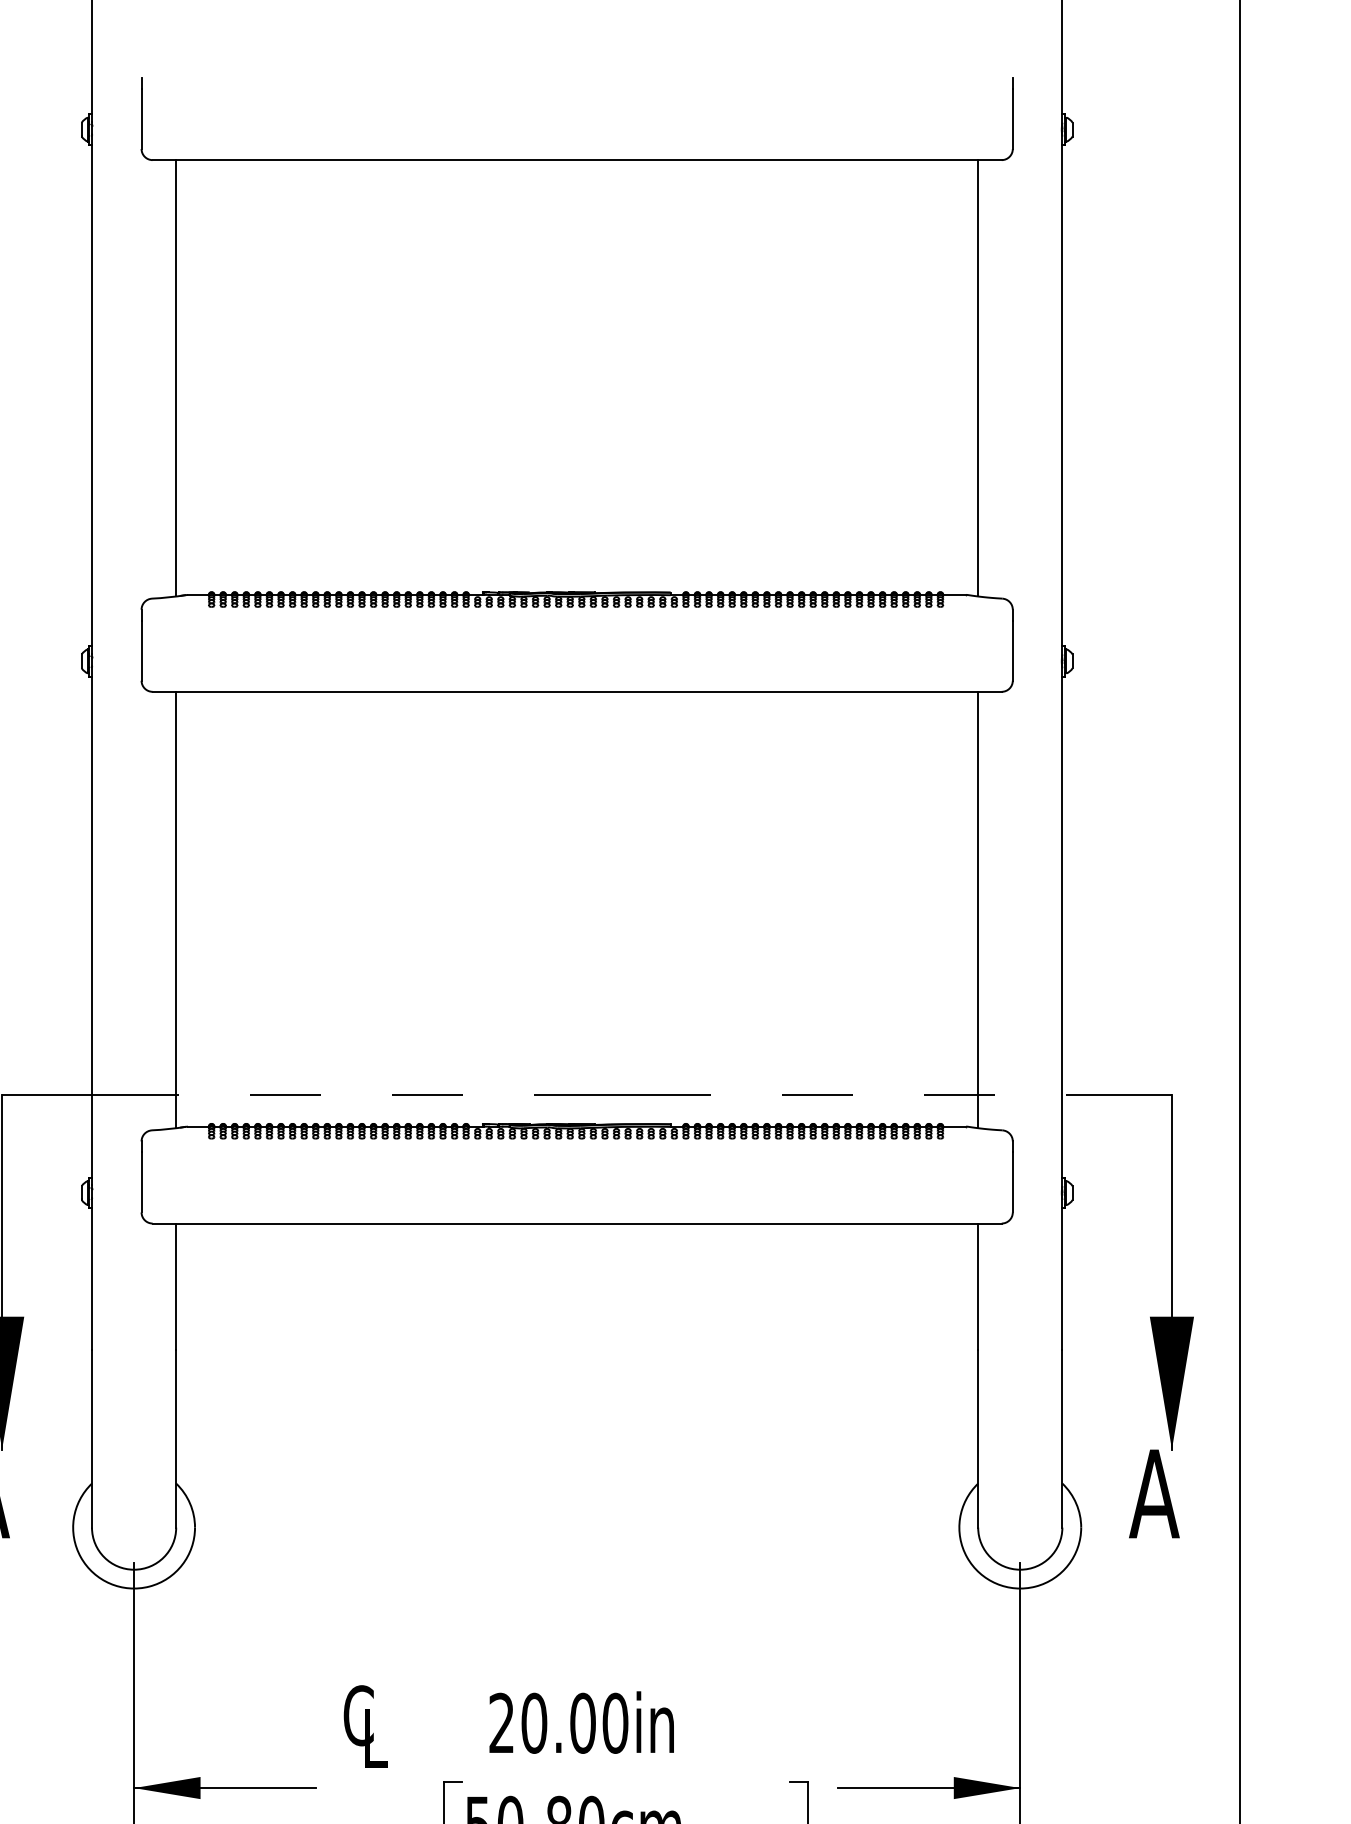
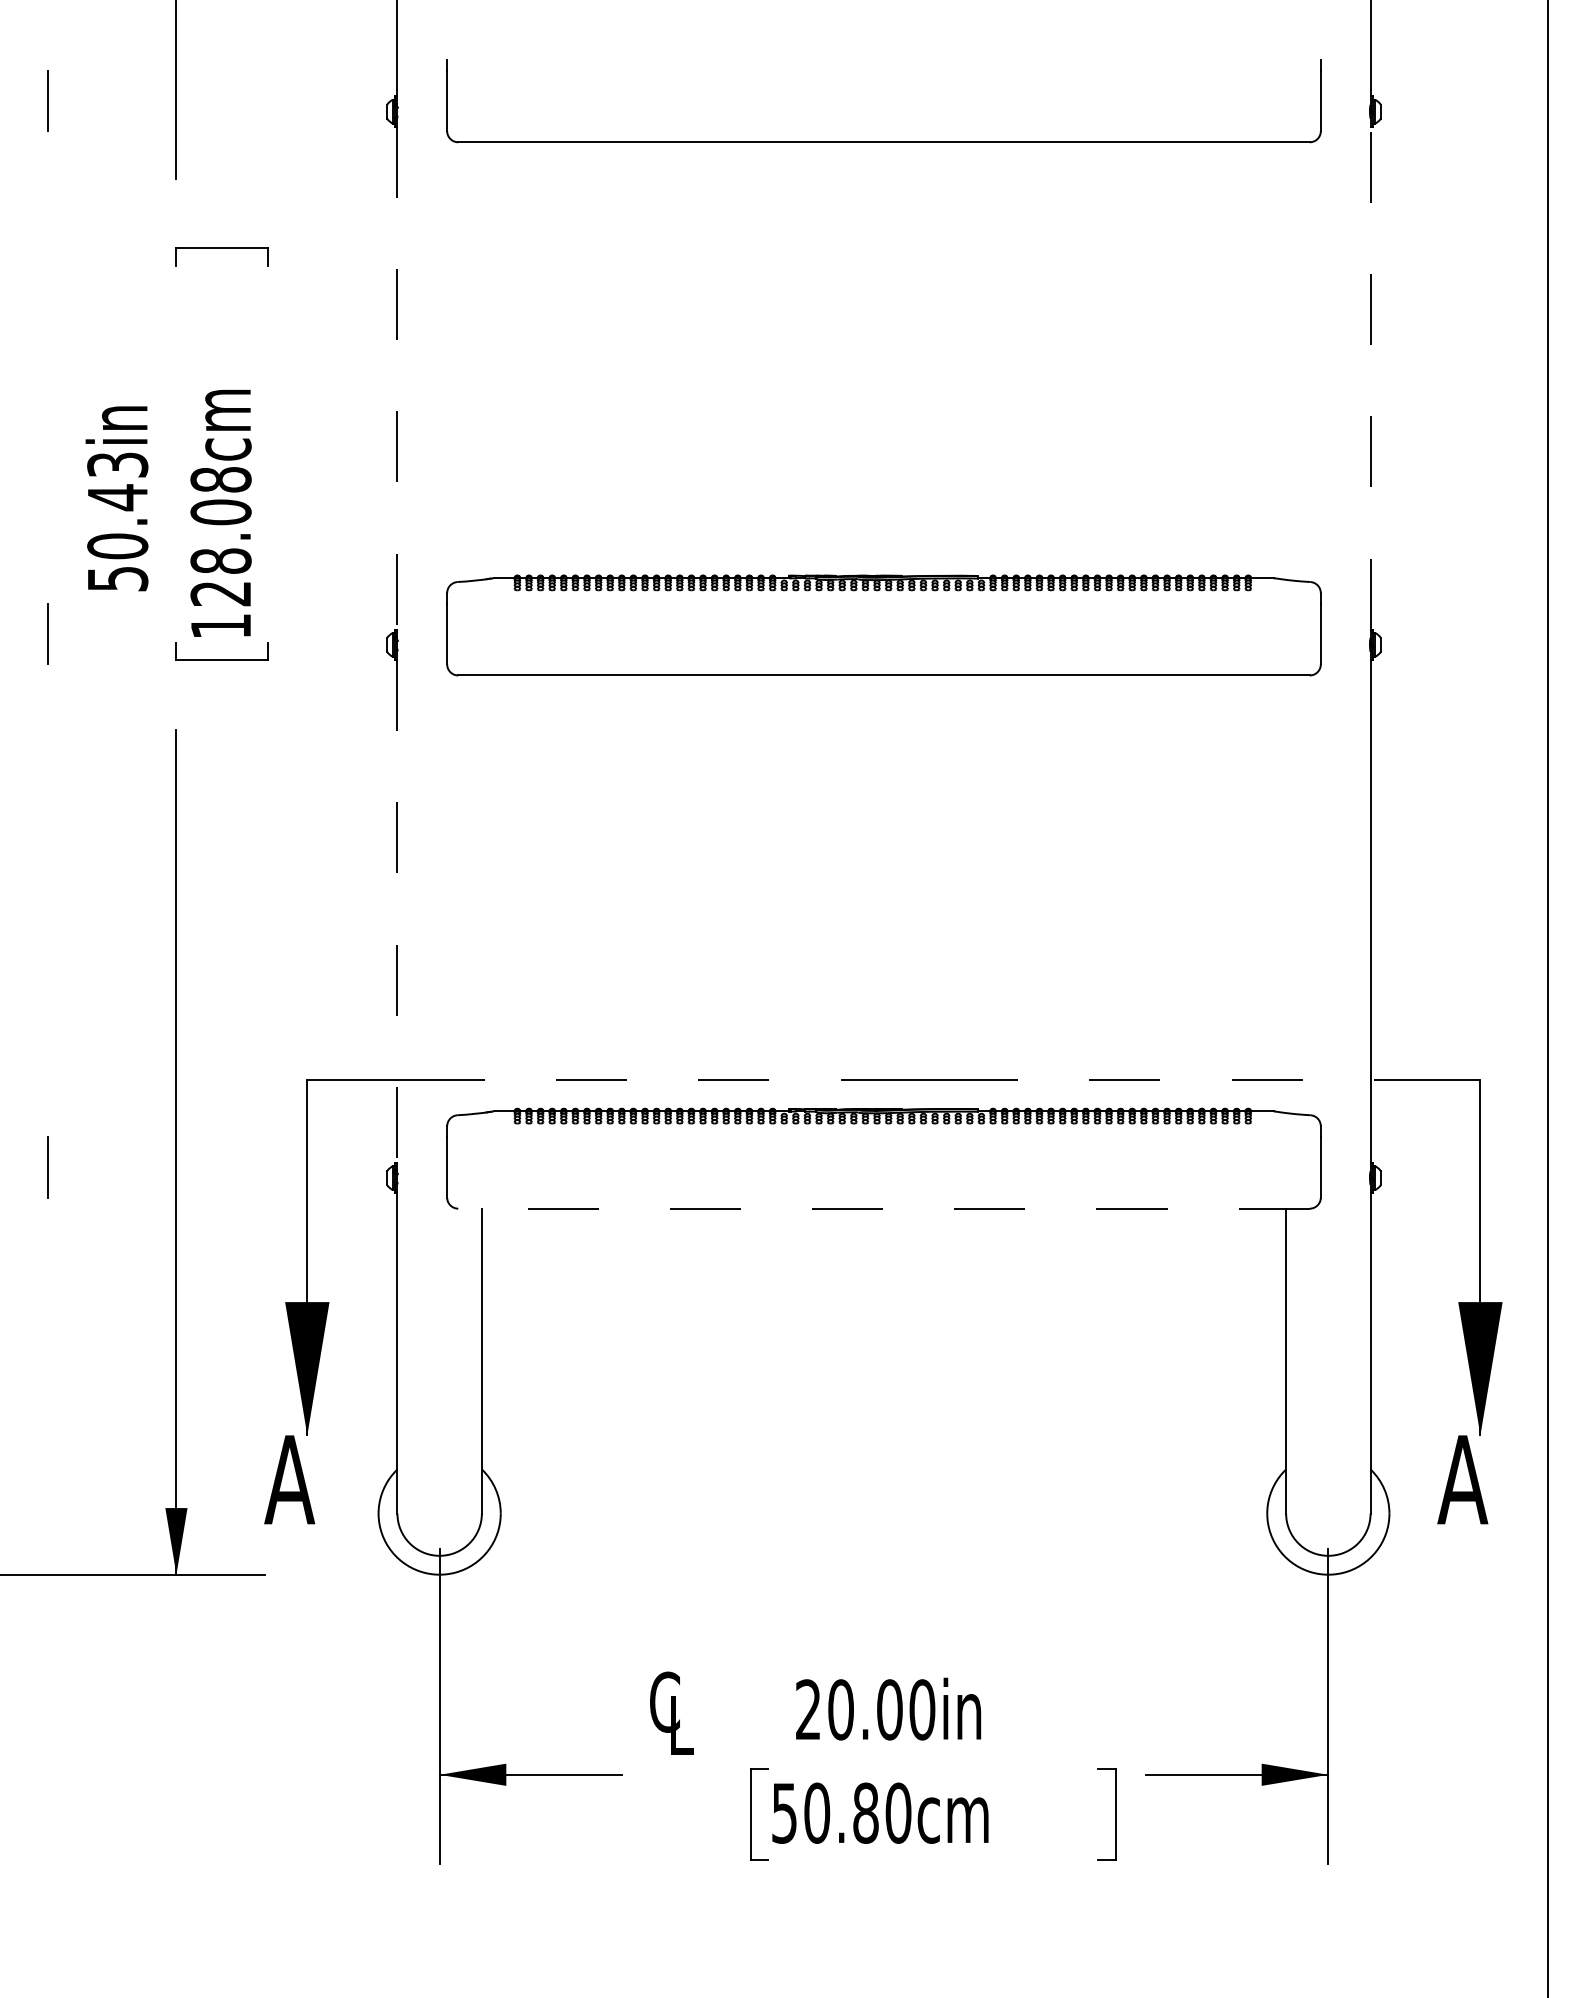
line: (175, 377) -> (481, 360), removed
line: (978, 377) -> (1286, 360), removed
line: (1062, 394) -> (1370, 377), solid -> dashed
line: (92, 395) -> (397, 378), solid -> dashed
line: (175, 910) -> (481, 894), removed
line: (978, 910) -> (1286, 894), removed
line: (92, 928) -> (397, 912), solid -> dashed
line: (577, 1223) -> (884, 1208), solid -> dashed

